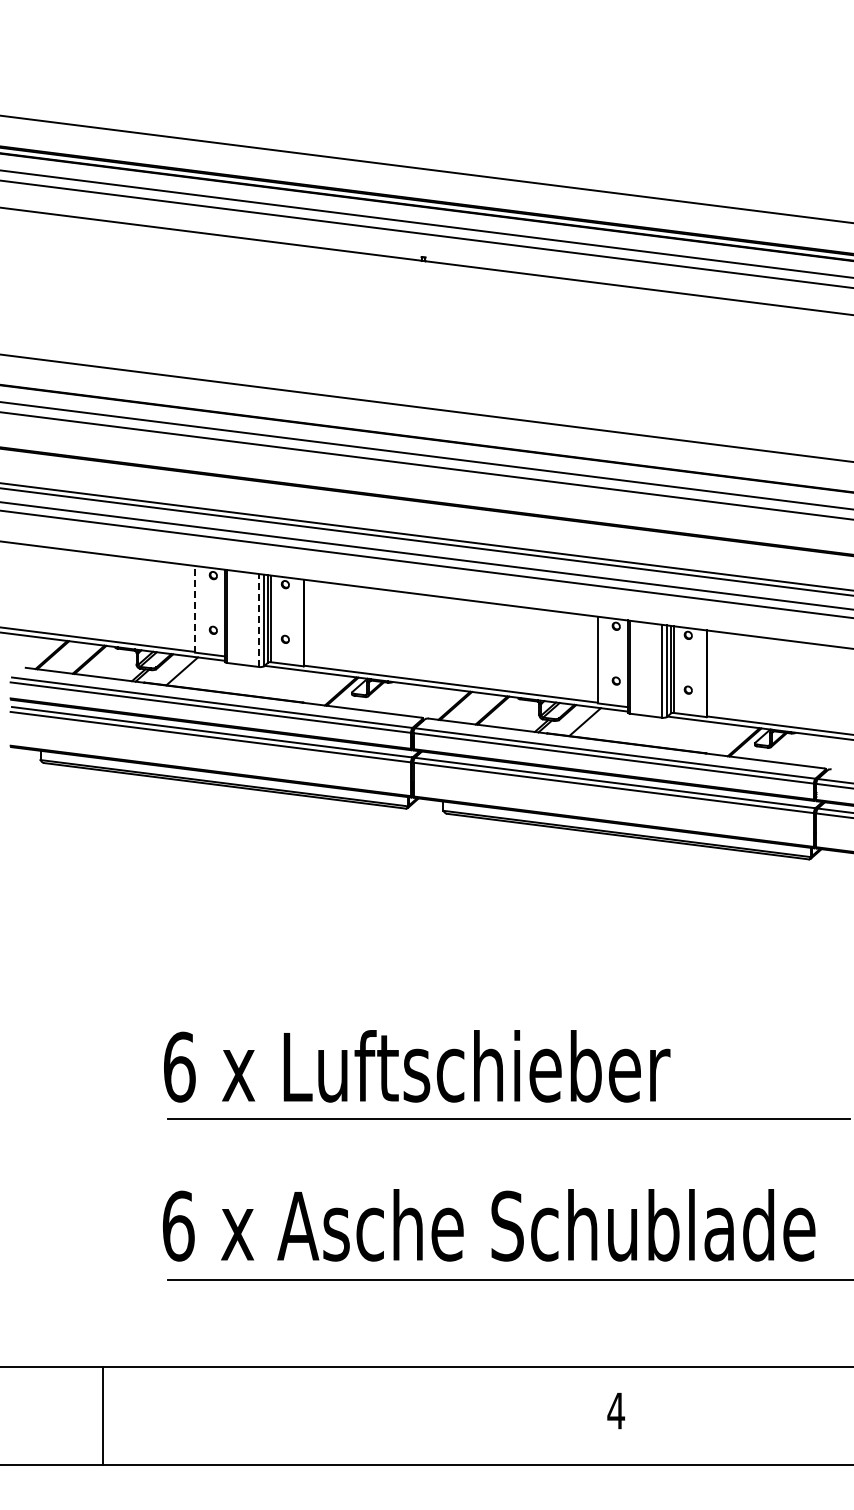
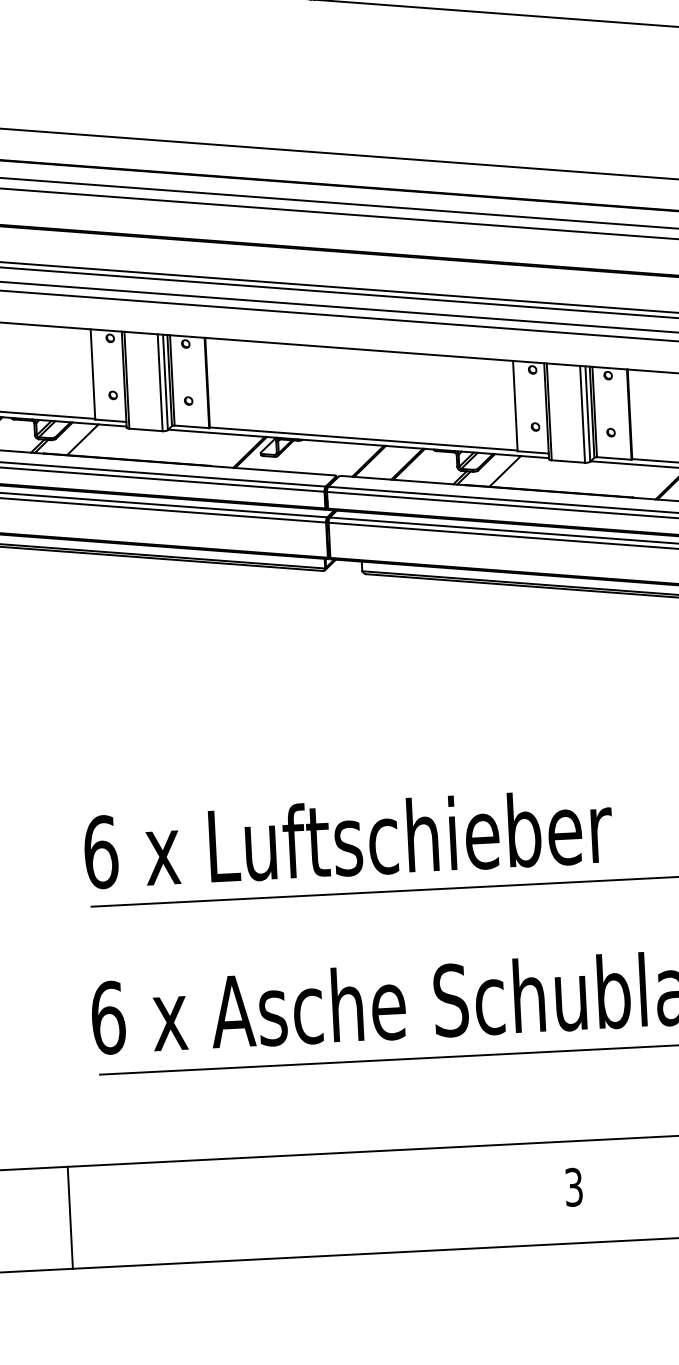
line: (195, 608) -> (93, 373), dashed -> solid
line: (259, 620) -> (160, 382), dashed -> solid
text: (616, 1410) -> (574, 1186), 4 -> 3
line: (103, 1415) -> (70, 1217), moved

